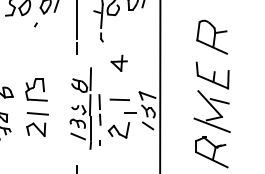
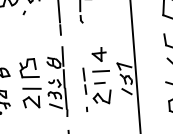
part: (118, 62) -> (98, 53), moved
part: (80, 108) -> (56, 82), moved
line: (130, 112) -> (100, 83), moved

